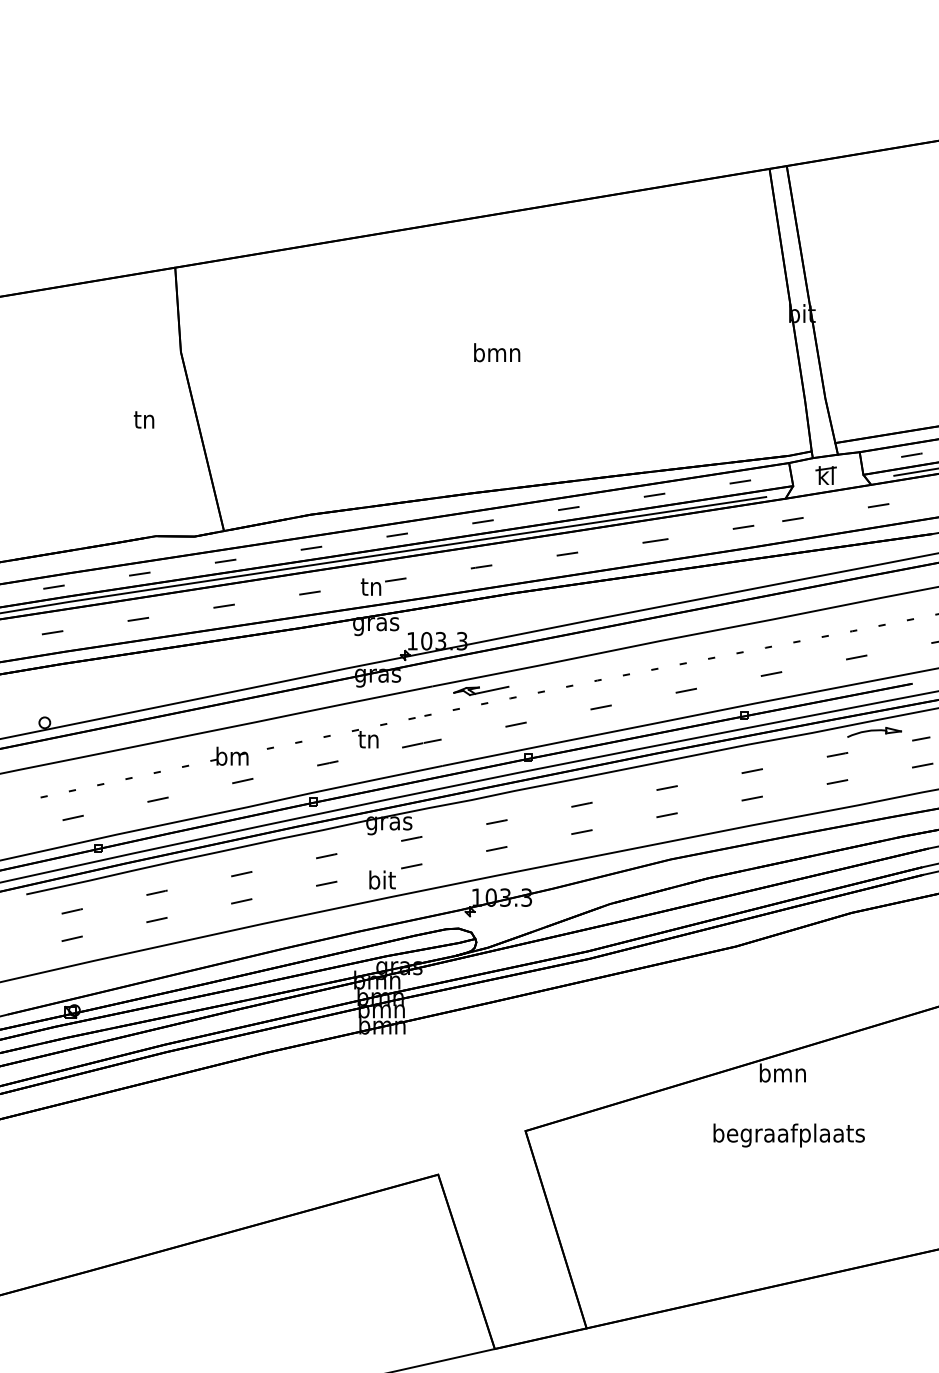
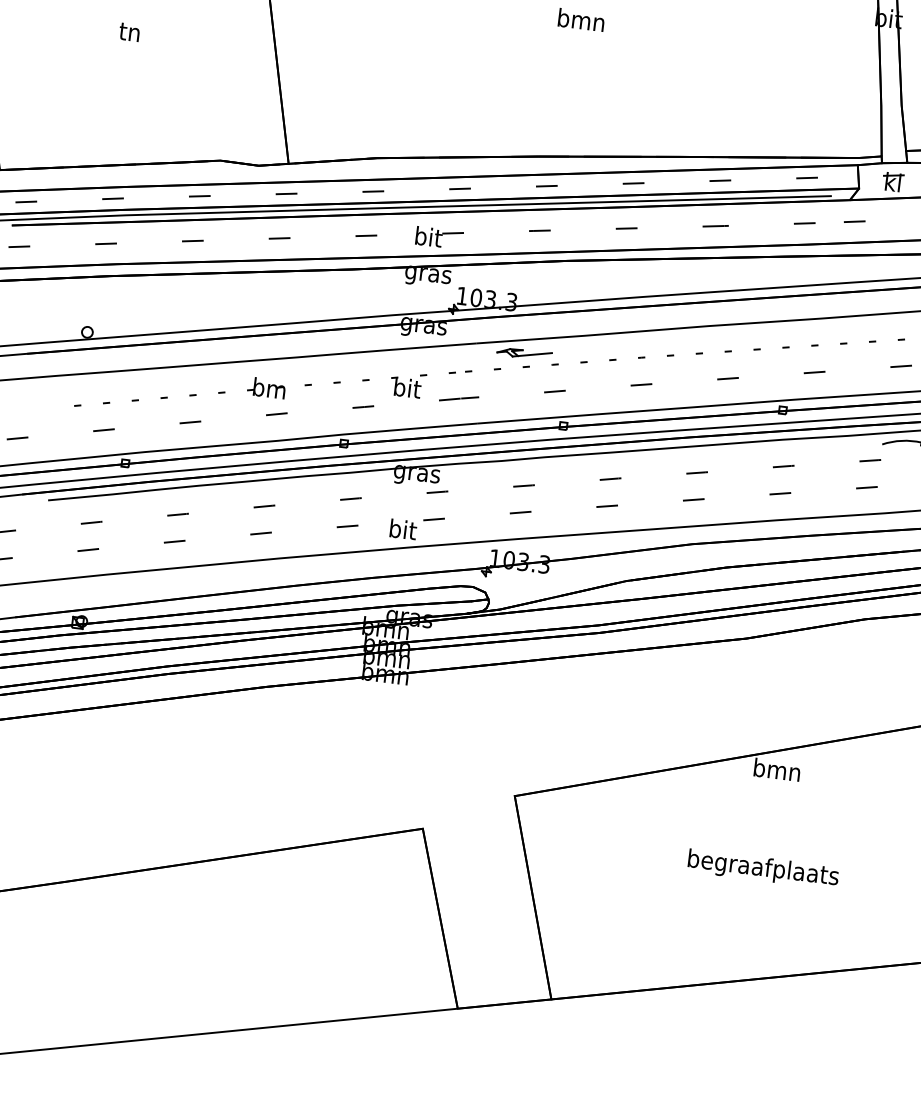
text: (143, 419) -> (129, 31), moved
text: (372, 586) -> (429, 236), tn -> bit
text: (369, 738) -> (407, 387), tn -> bit
text: (788, 1135) -> (762, 869), moved

